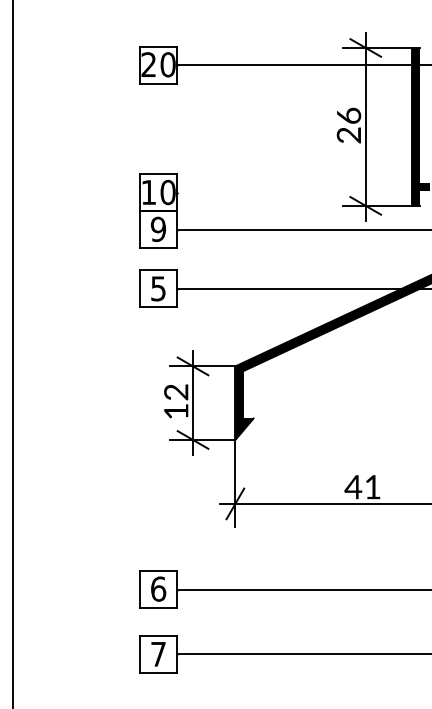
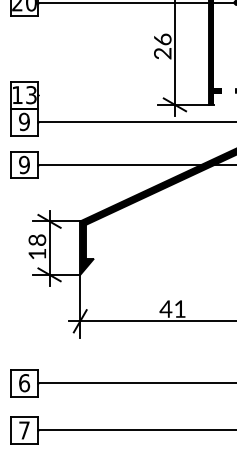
text: (167, 192) -> (31, 95), 10 -> 13
text: (157, 288) -> (23, 164), 5 -> 9
text: (176, 392) -> (37, 240), 12 -> 18

